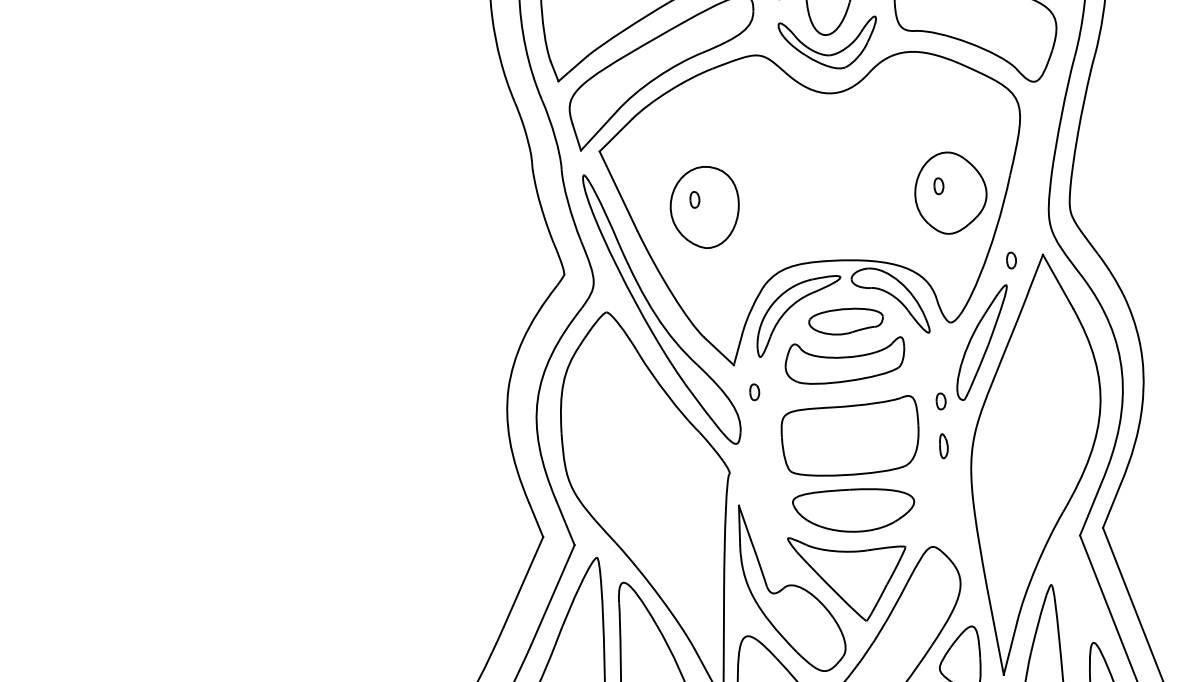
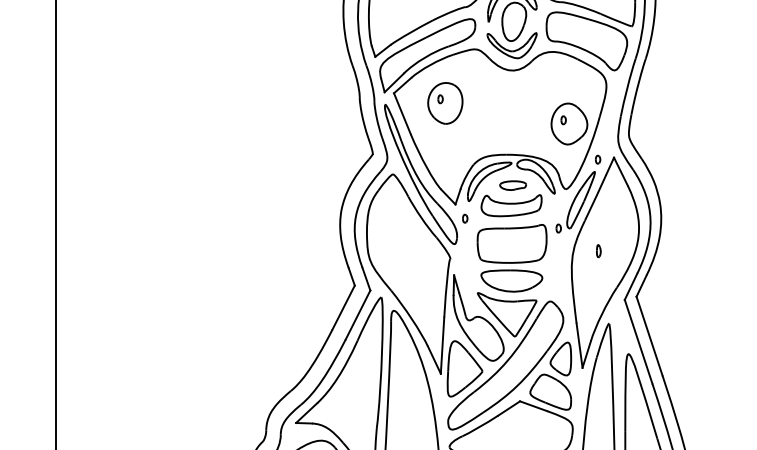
part: (705, 207) -> (445, 103), moved
part: (844, 321) -> (512, 185), size x0.7
part: (943, 446) -> (598, 251), moved

